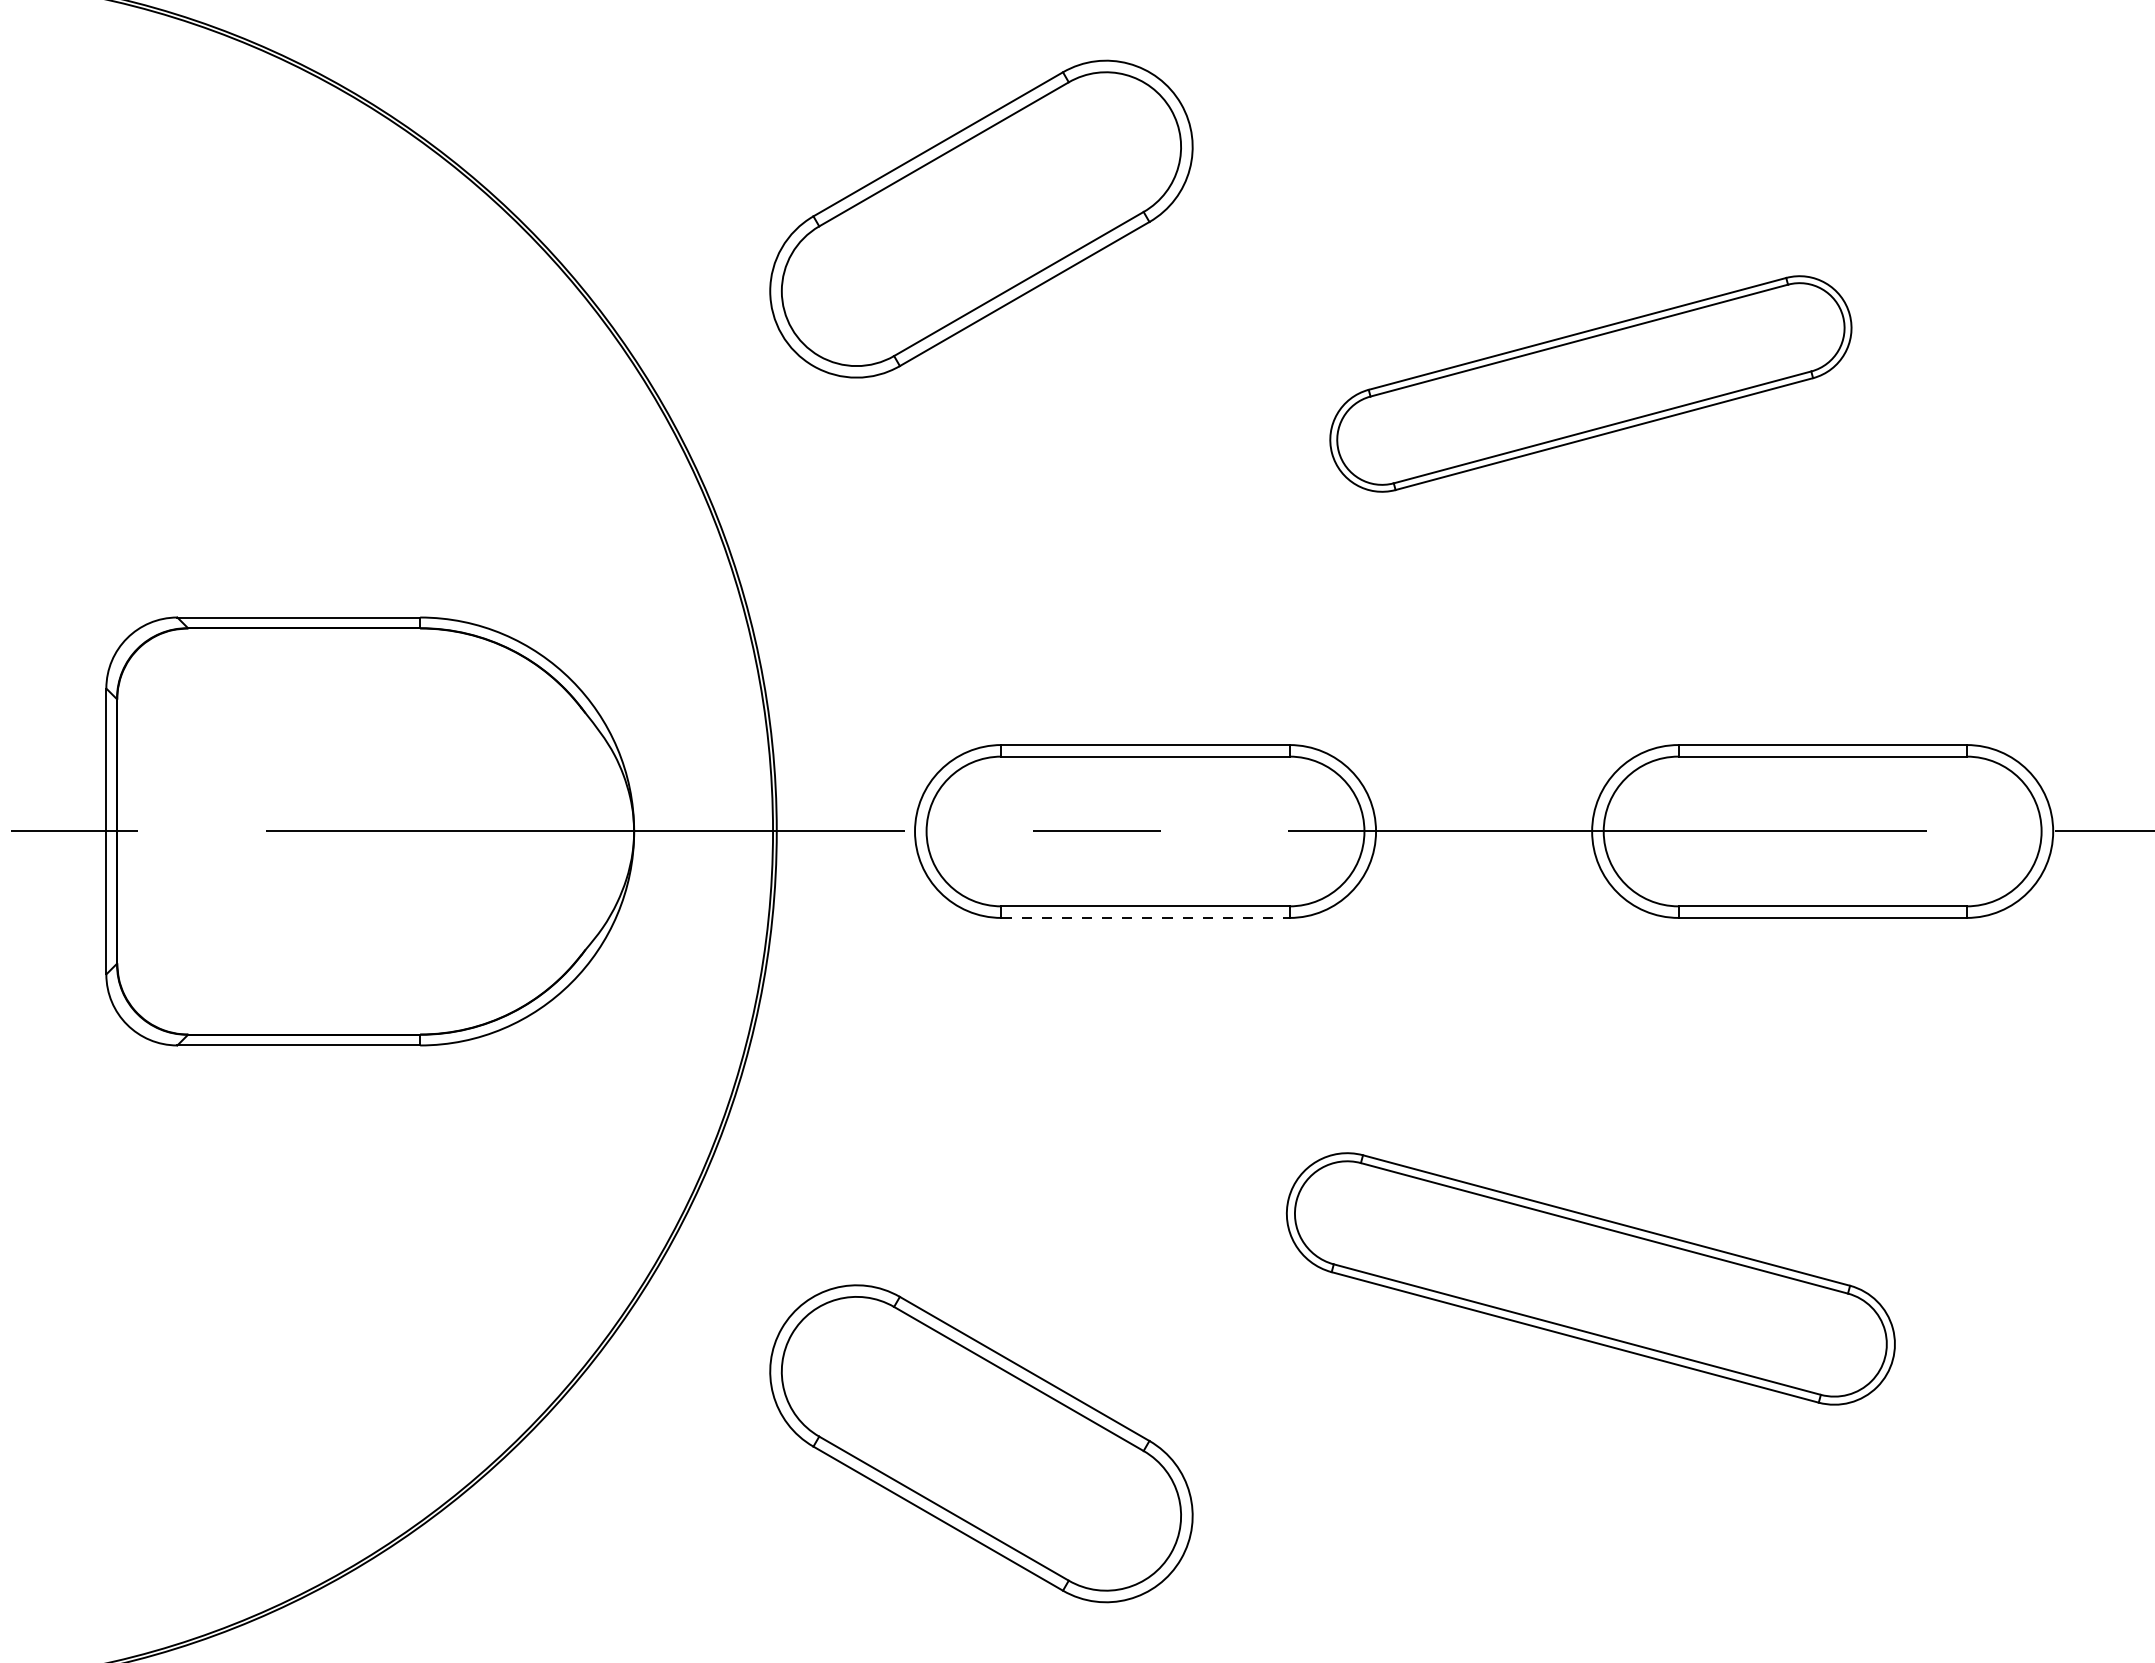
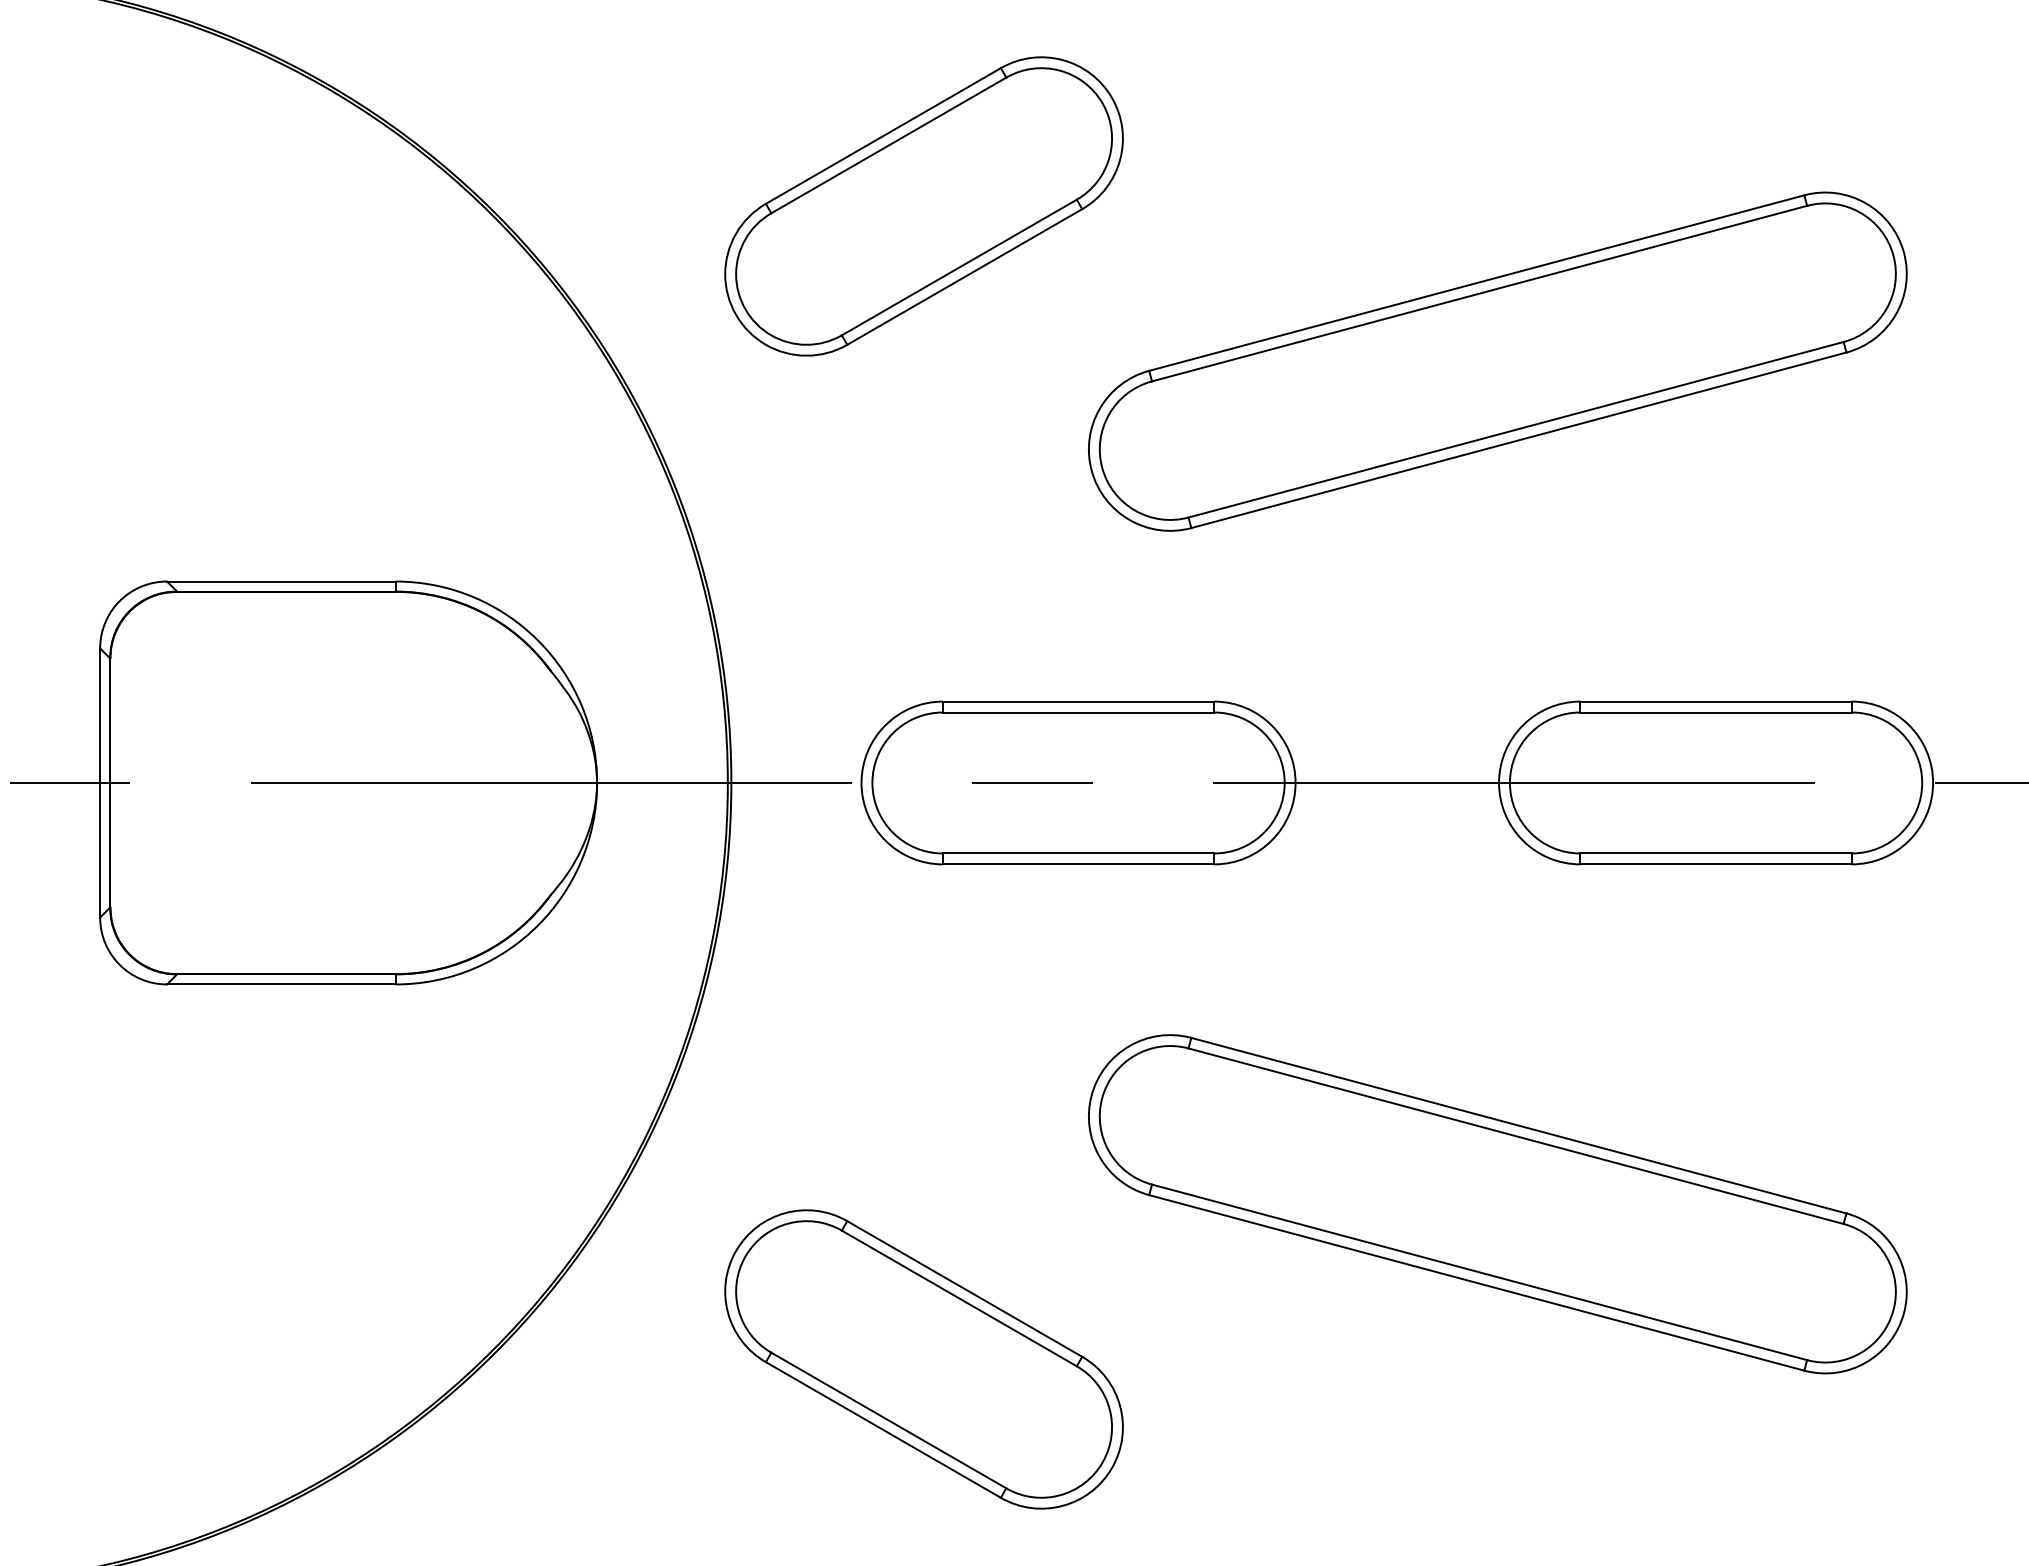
part: (1590, 383) -> (1497, 361), size x1.67
line: (1146, 917) -> (1079, 863), dashed -> solid
part: (1590, 1278) -> (1497, 1203), size x1.43

